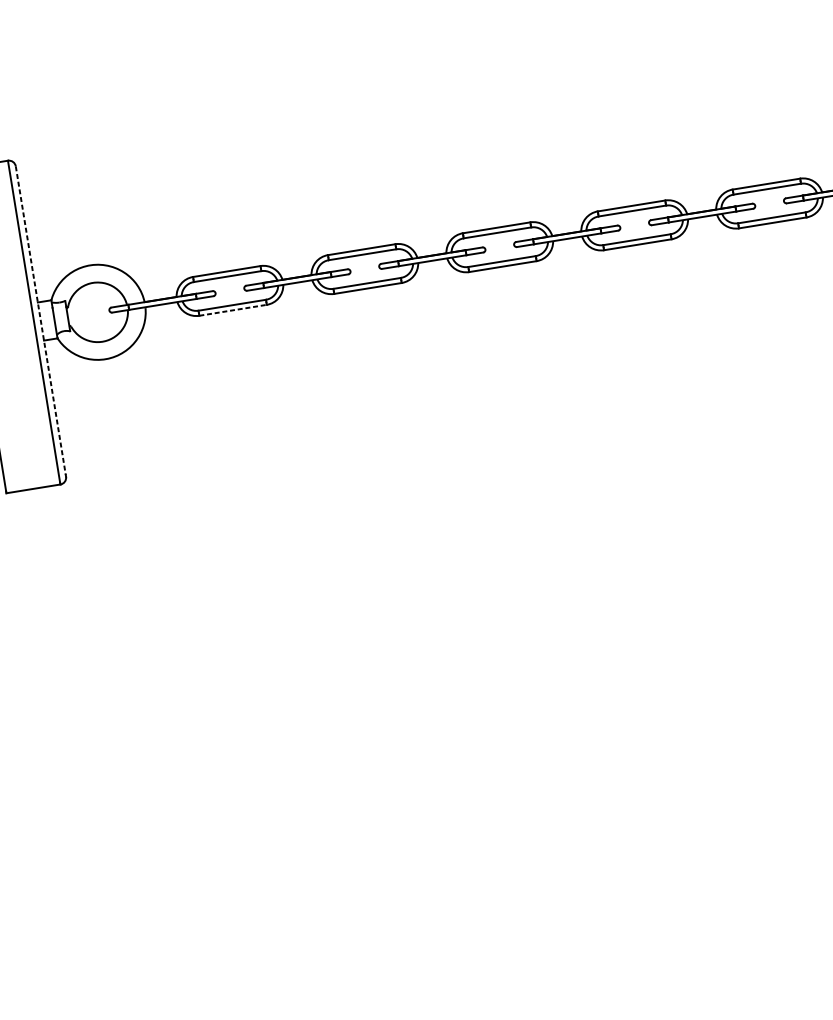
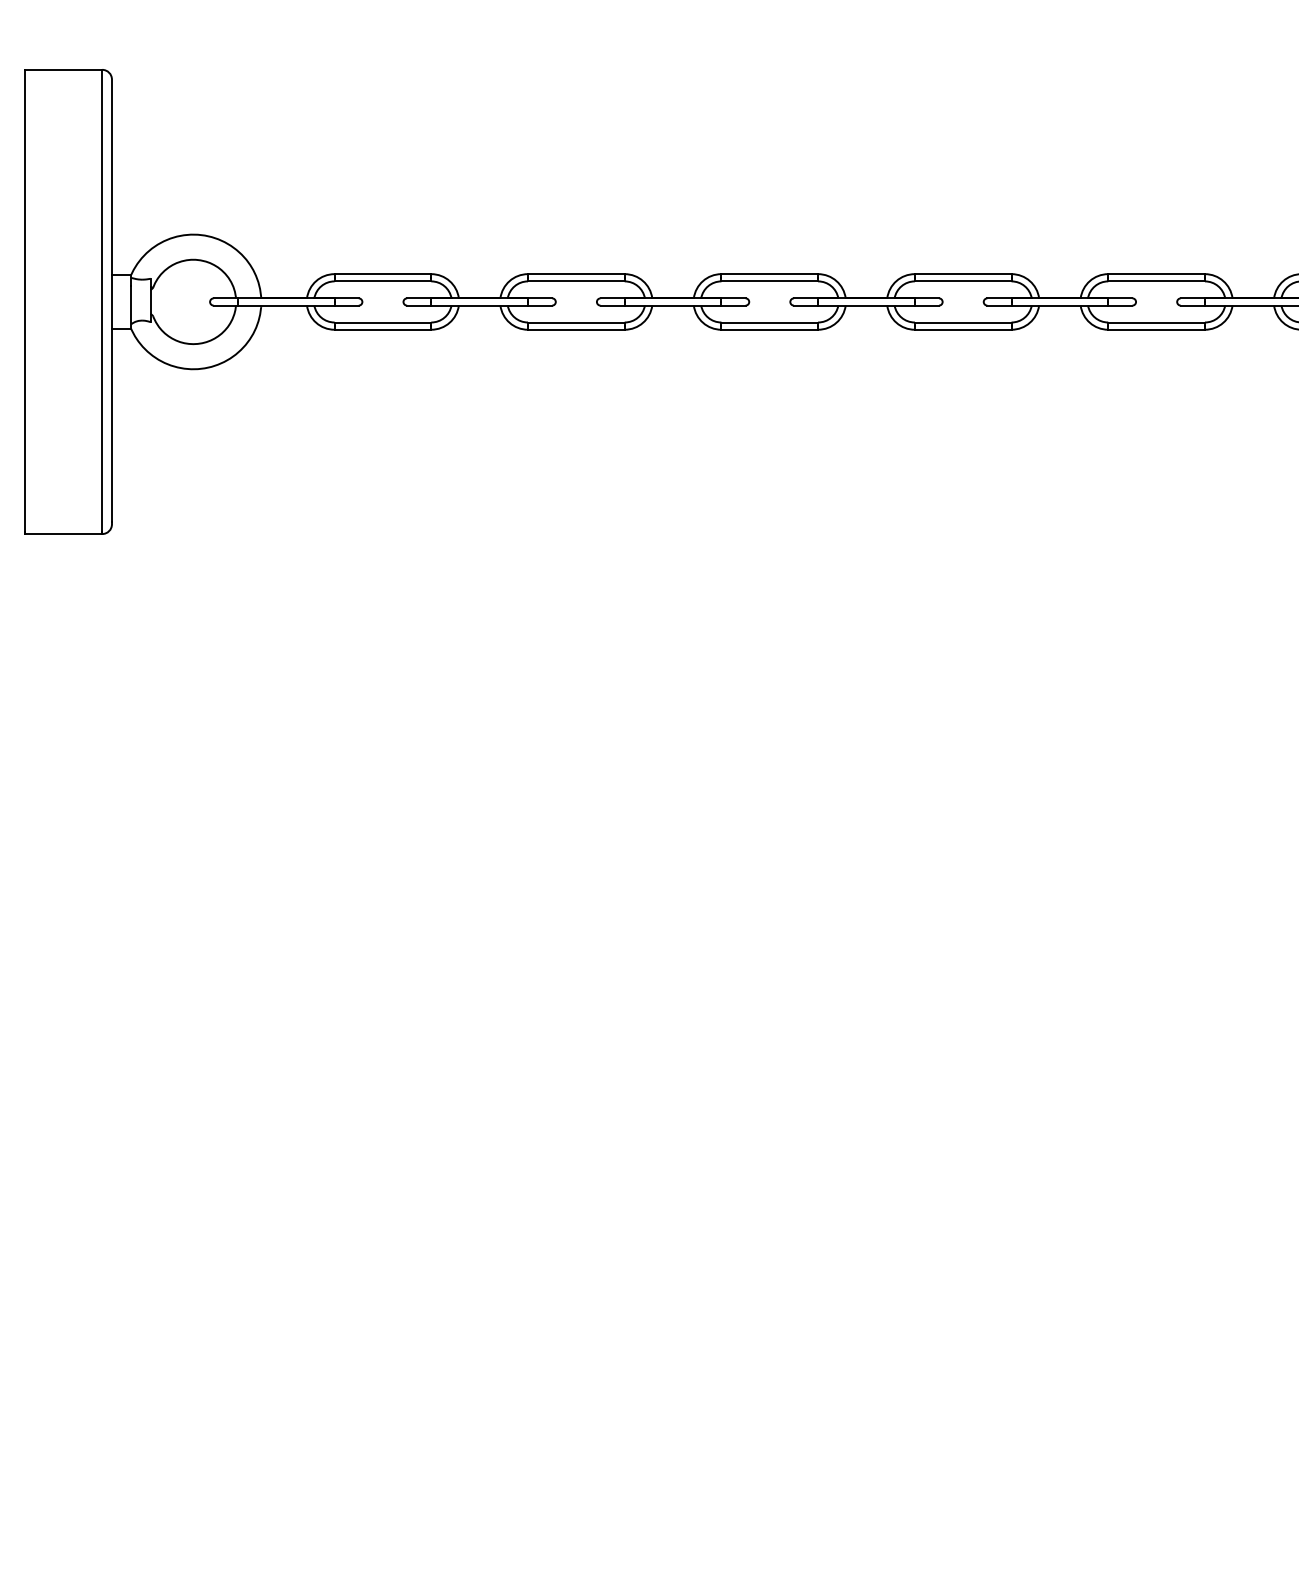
line: (233, 310) -> (383, 329), dashed -> solid
line: (40, 321) -> (111, 301), dashed -> solid

